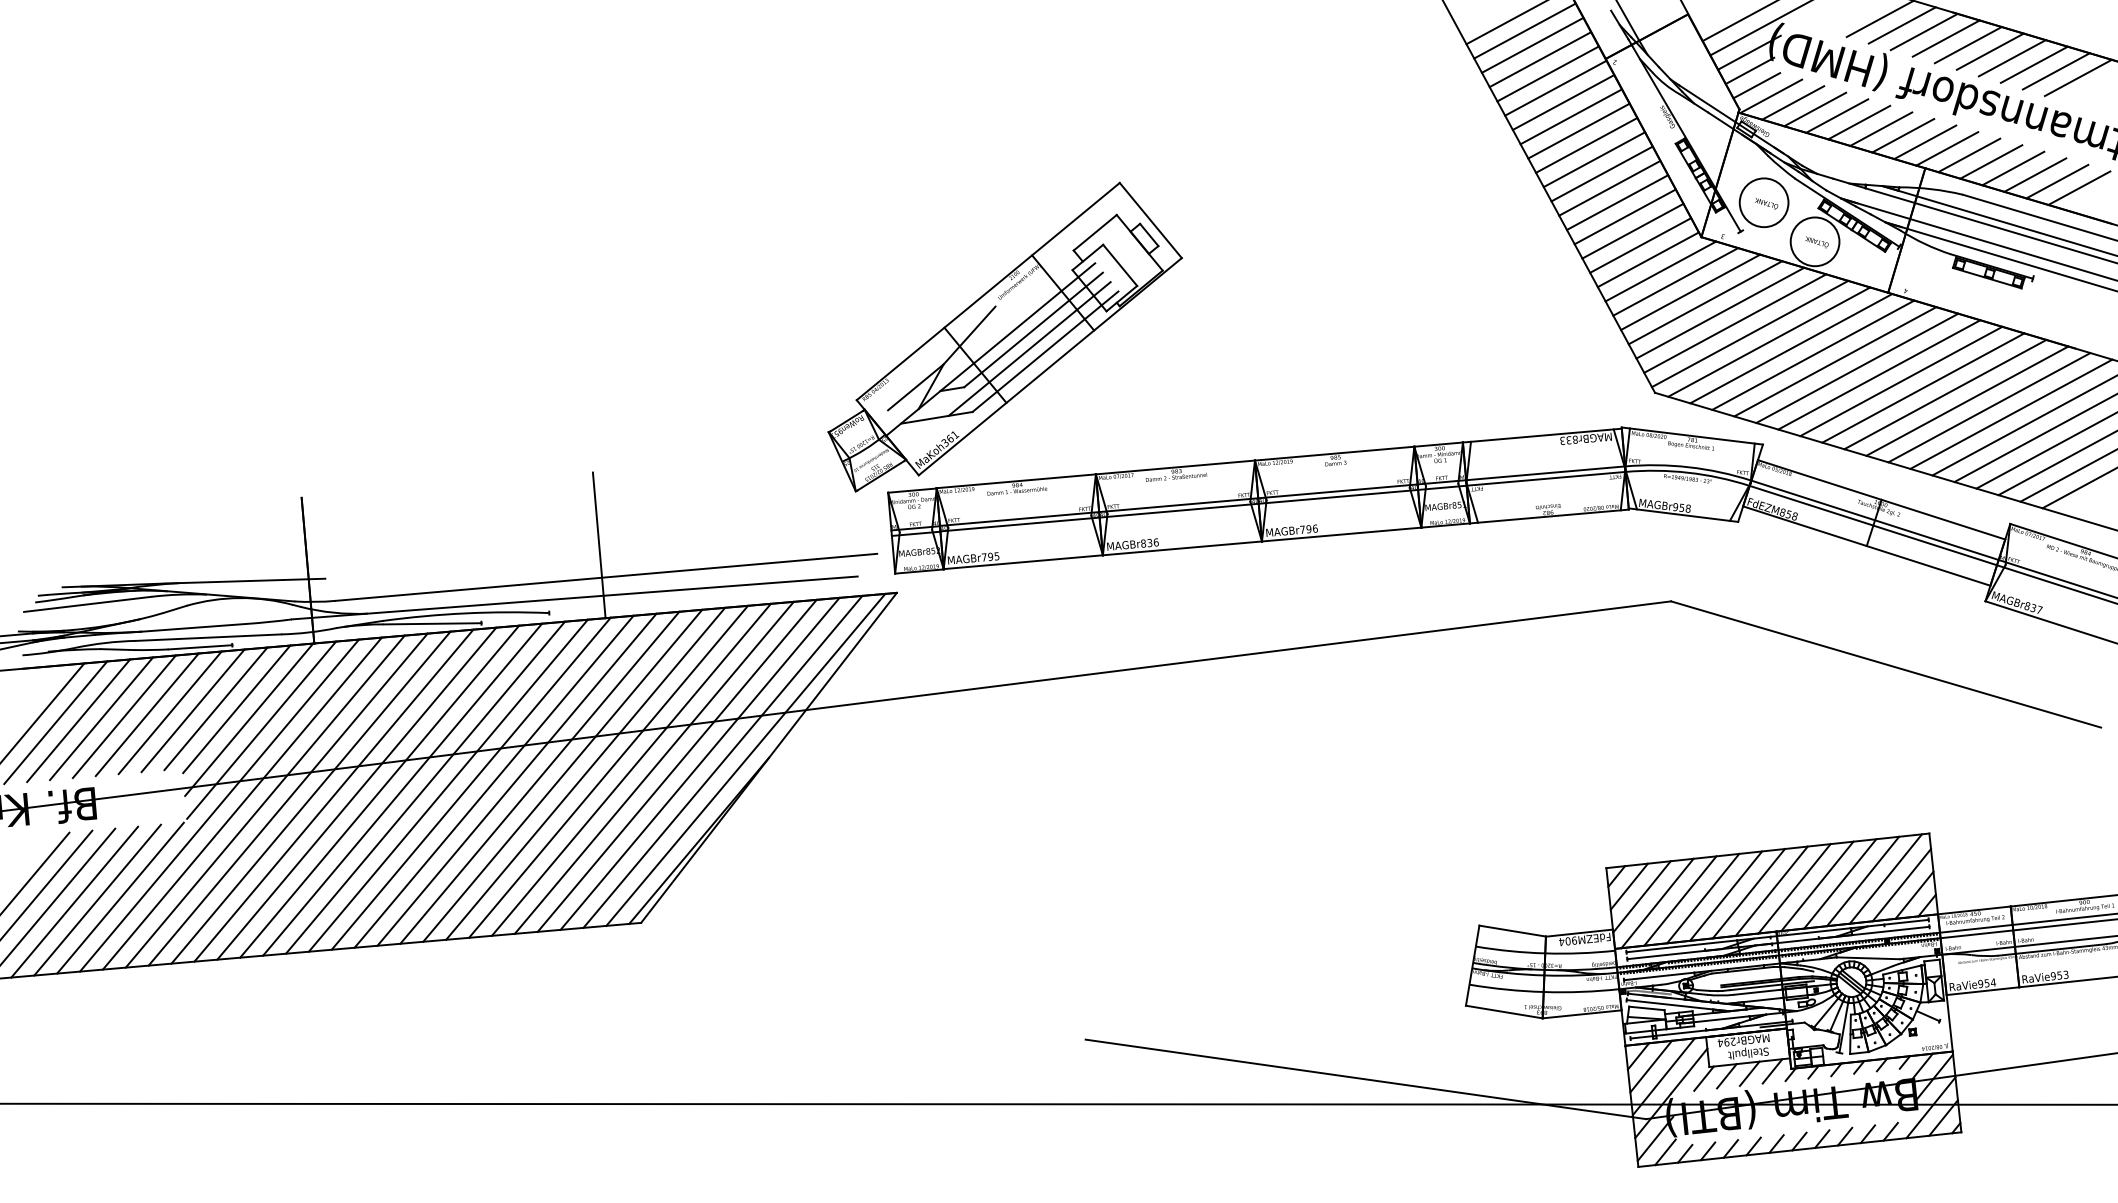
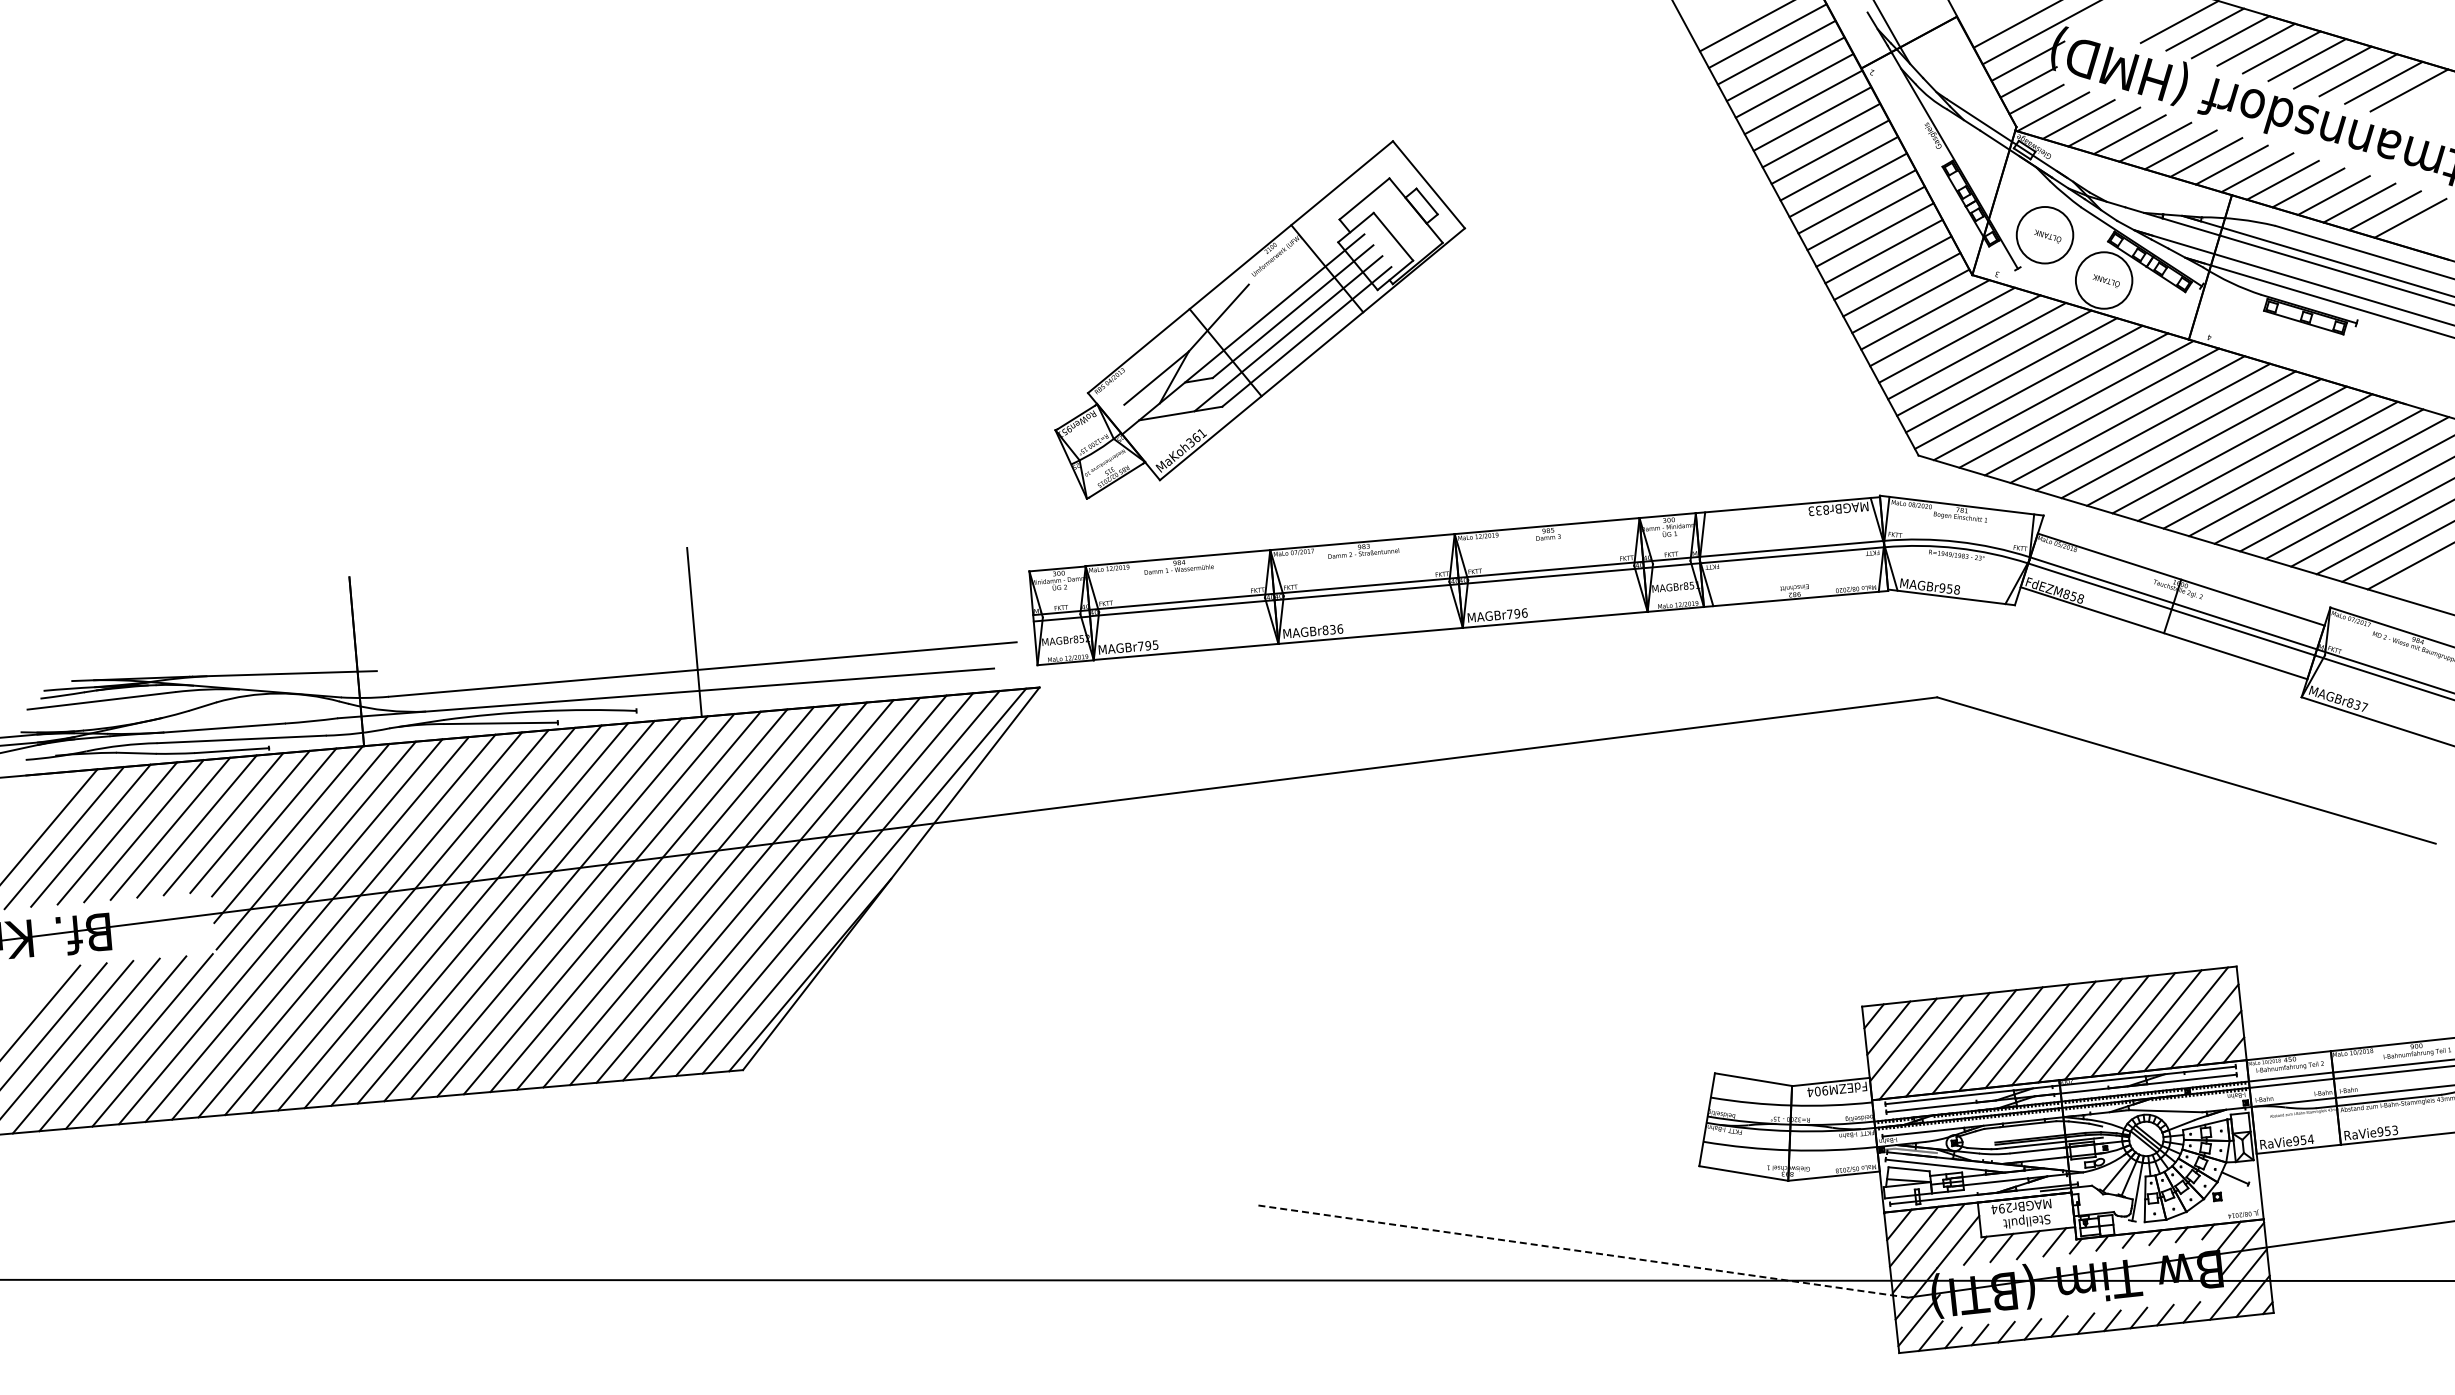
part: (1005, 336) -> (1260, 319), moved
line: (1366, 1079) -> (1583, 1251), solid -> dashed

